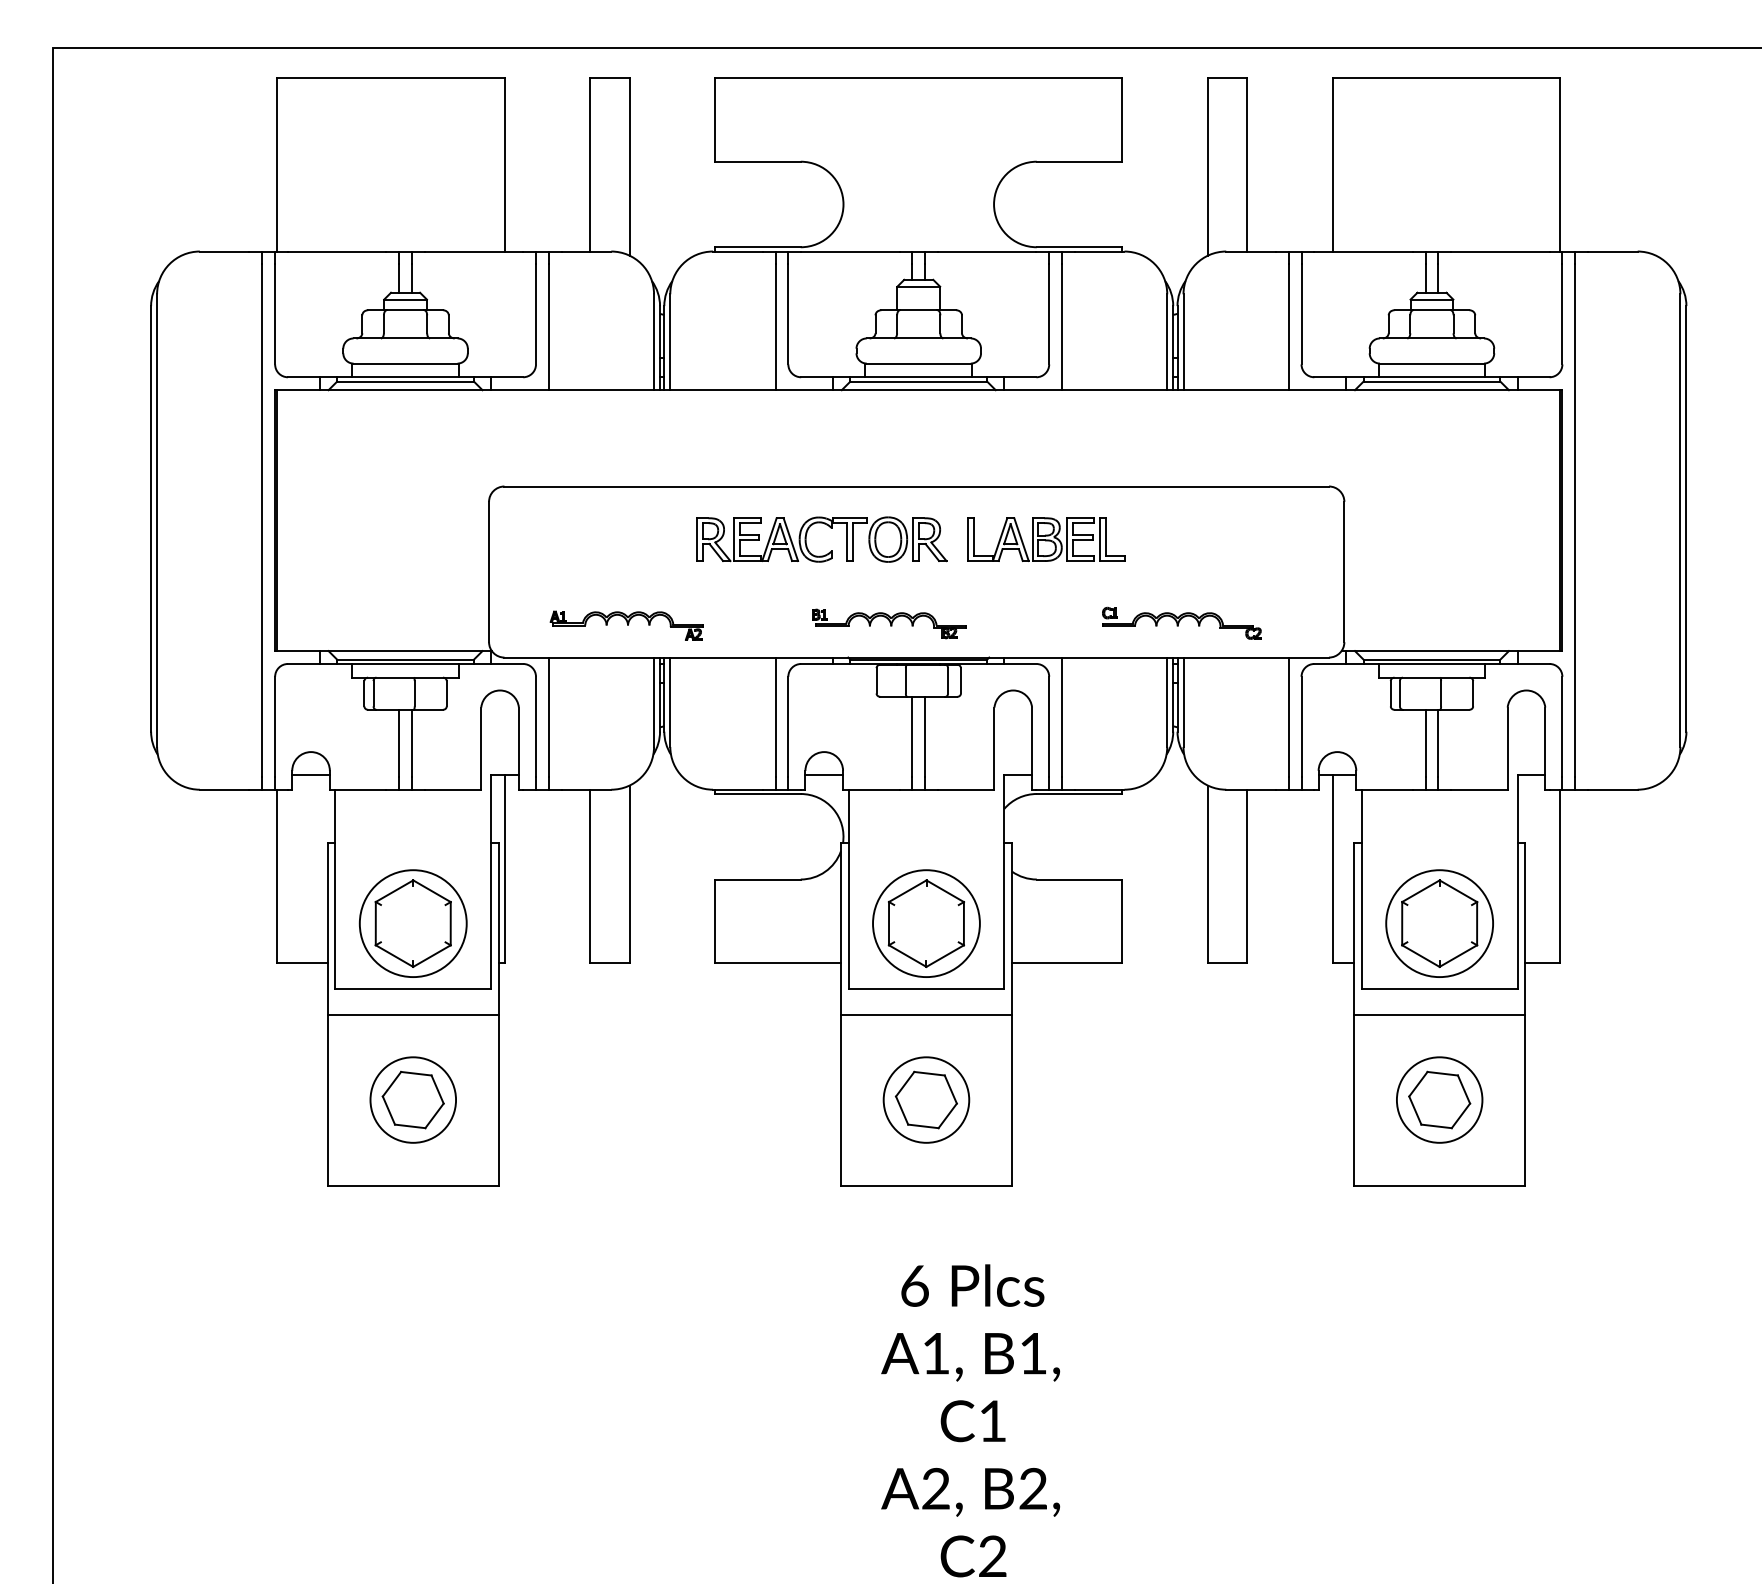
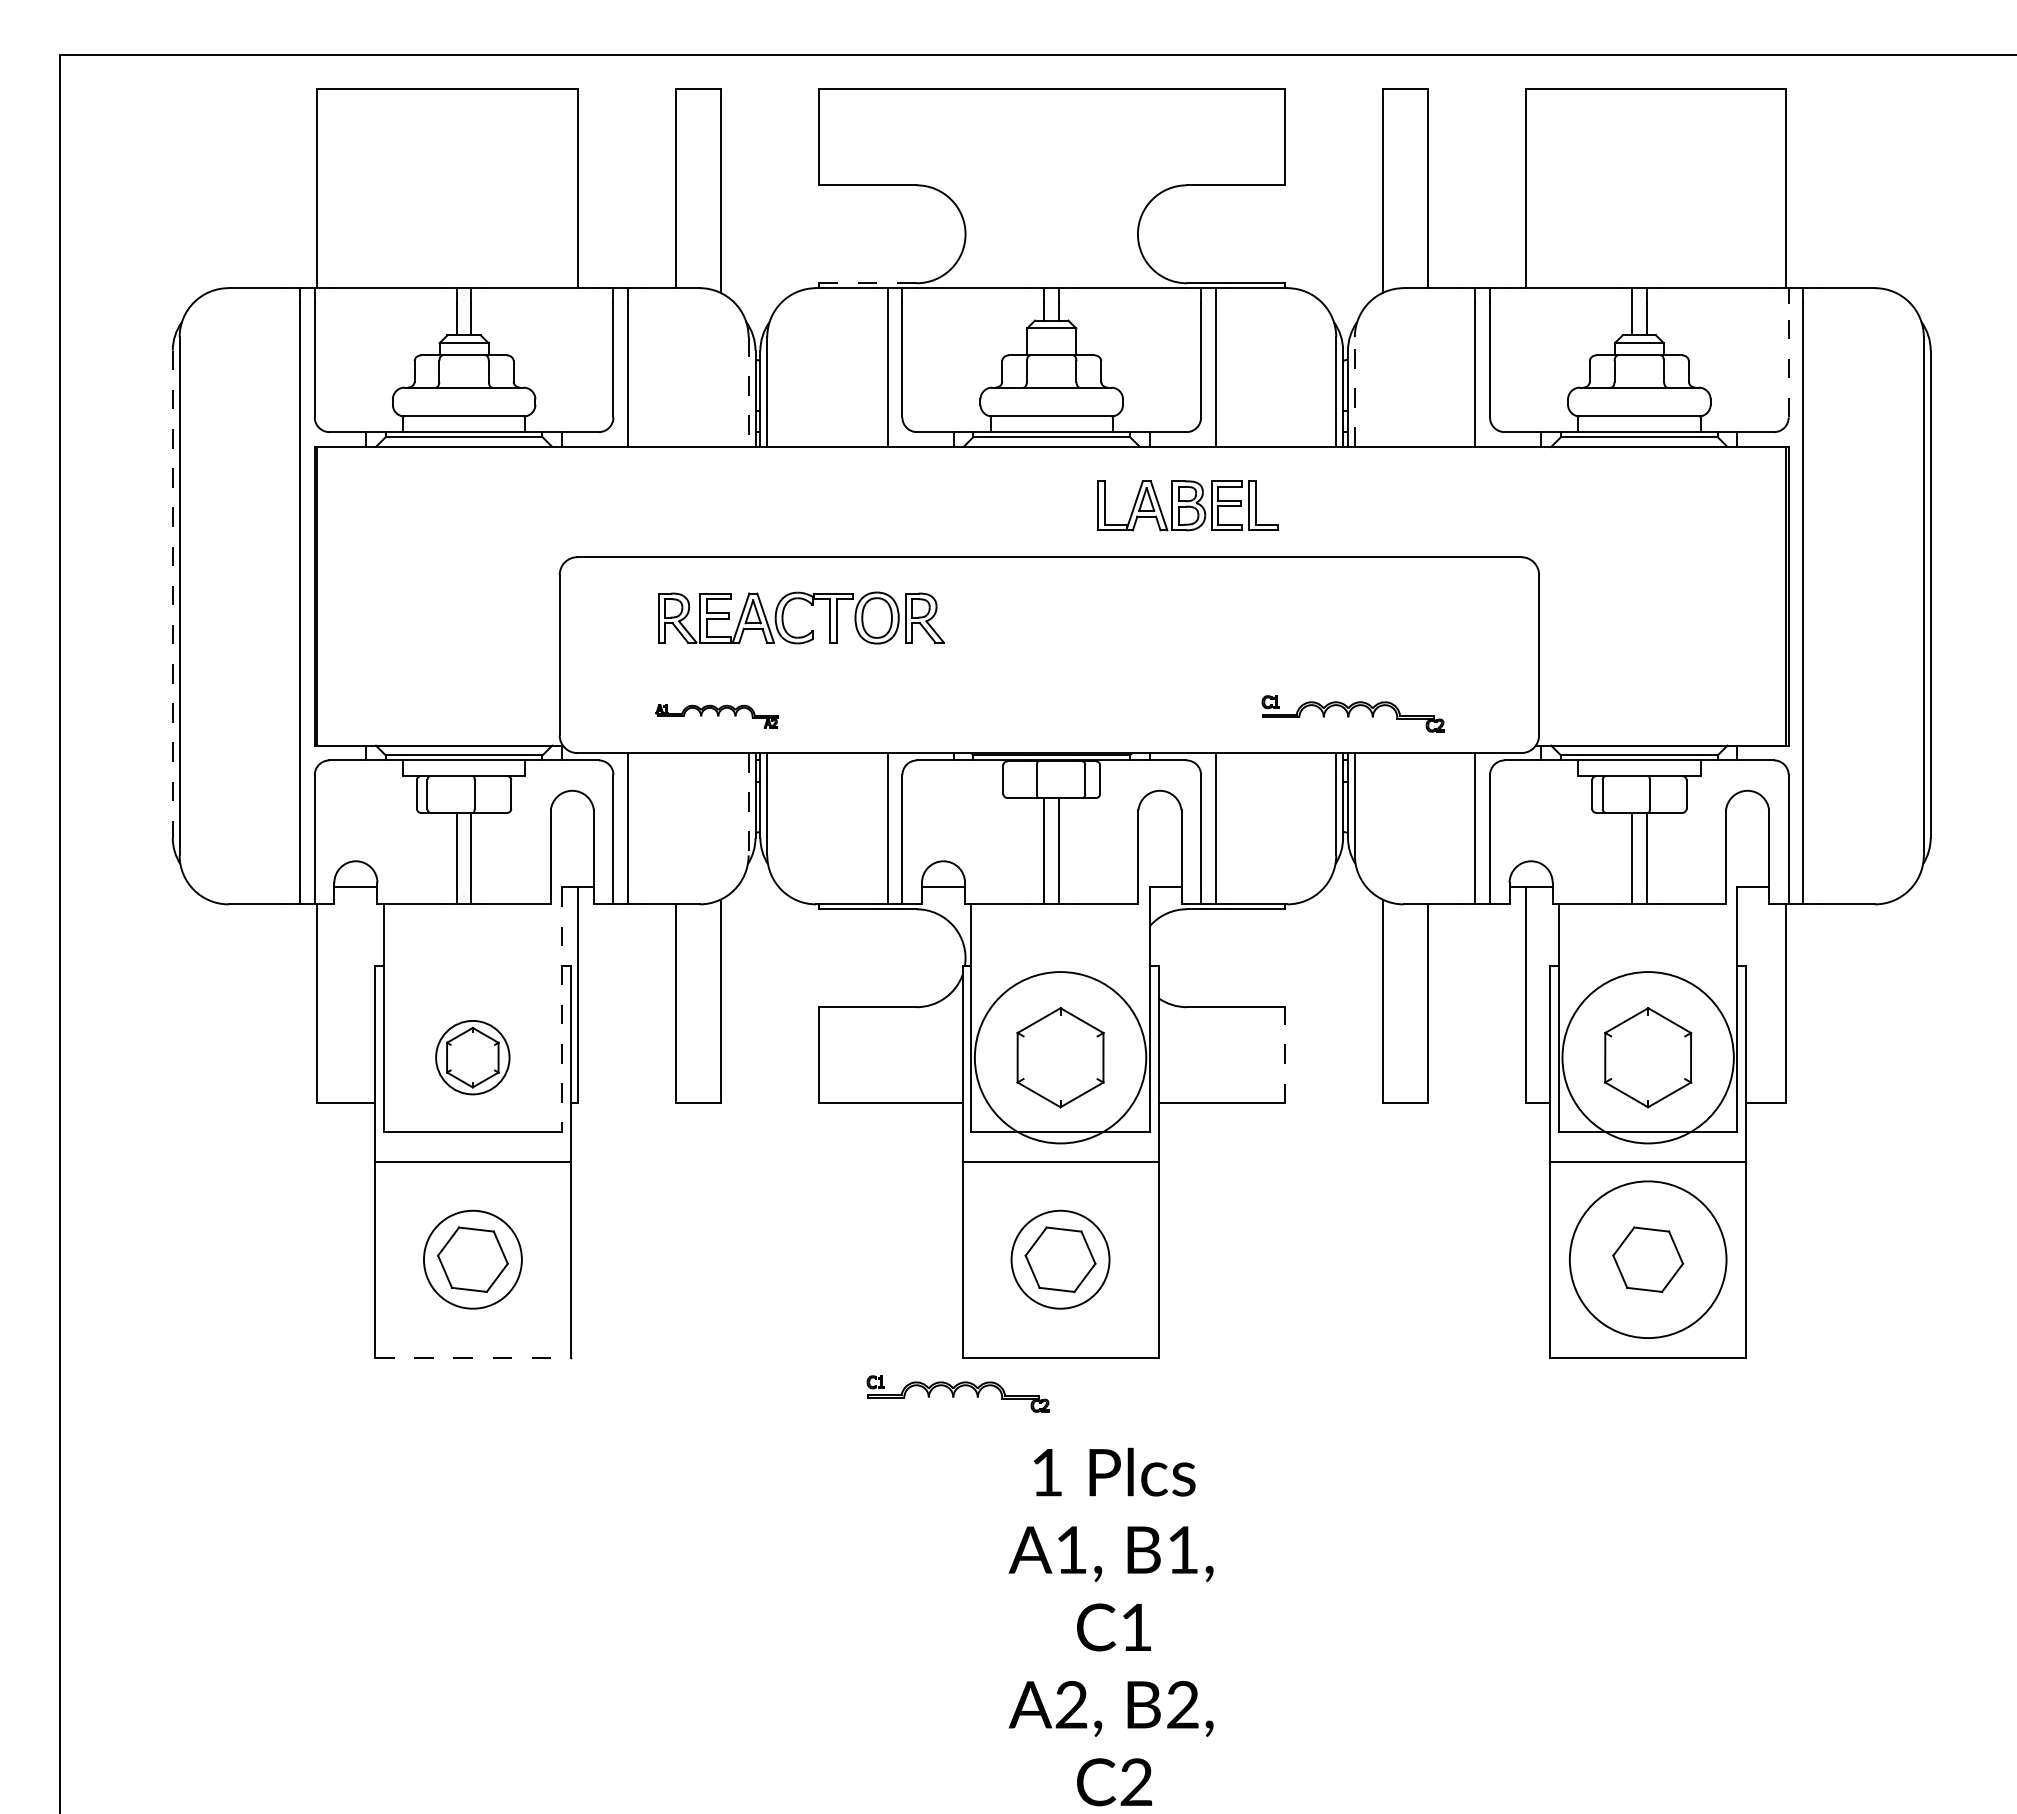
line: (757, 247) -> (867, 283), solid -> dashed
line: (1562, 313) -> (1788, 359), solid -> dashed
line: (654, 342) -> (749, 392), solid -> dashed
line: (1183, 342) -> (1354, 392), solid -> dashed
line: (151, 518) -> (173, 593), solid -> dashed
part: (830, 528) -> (810, 605), moved
part: (1046, 539) -> (1187, 505), moved
part: (889, 623) -> (1018, 714), removed
part: (626, 625) -> (717, 716), size x0.7
line: (654, 702) -> (749, 804), solid -> dashed
line: (491, 881) -> (562, 1009), solid -> dashed
line: (1122, 921) -> (1285, 1055), solid -> dashed
part: (412, 923) -> (472, 1057), size x0.6
circle: (926, 923) -> (1060, 1057), size x1.4
circle: (1439, 923) -> (1647, 1057), size x1.4
circle: (1439, 1099) -> (1647, 1259), size x1.6
line: (413, 1185) -> (473, 1357), solid -> dashed
part: (836, 1216) -> (957, 1393), added
text: (914, 1285) -> (1046, 1472), 6 -> 1

